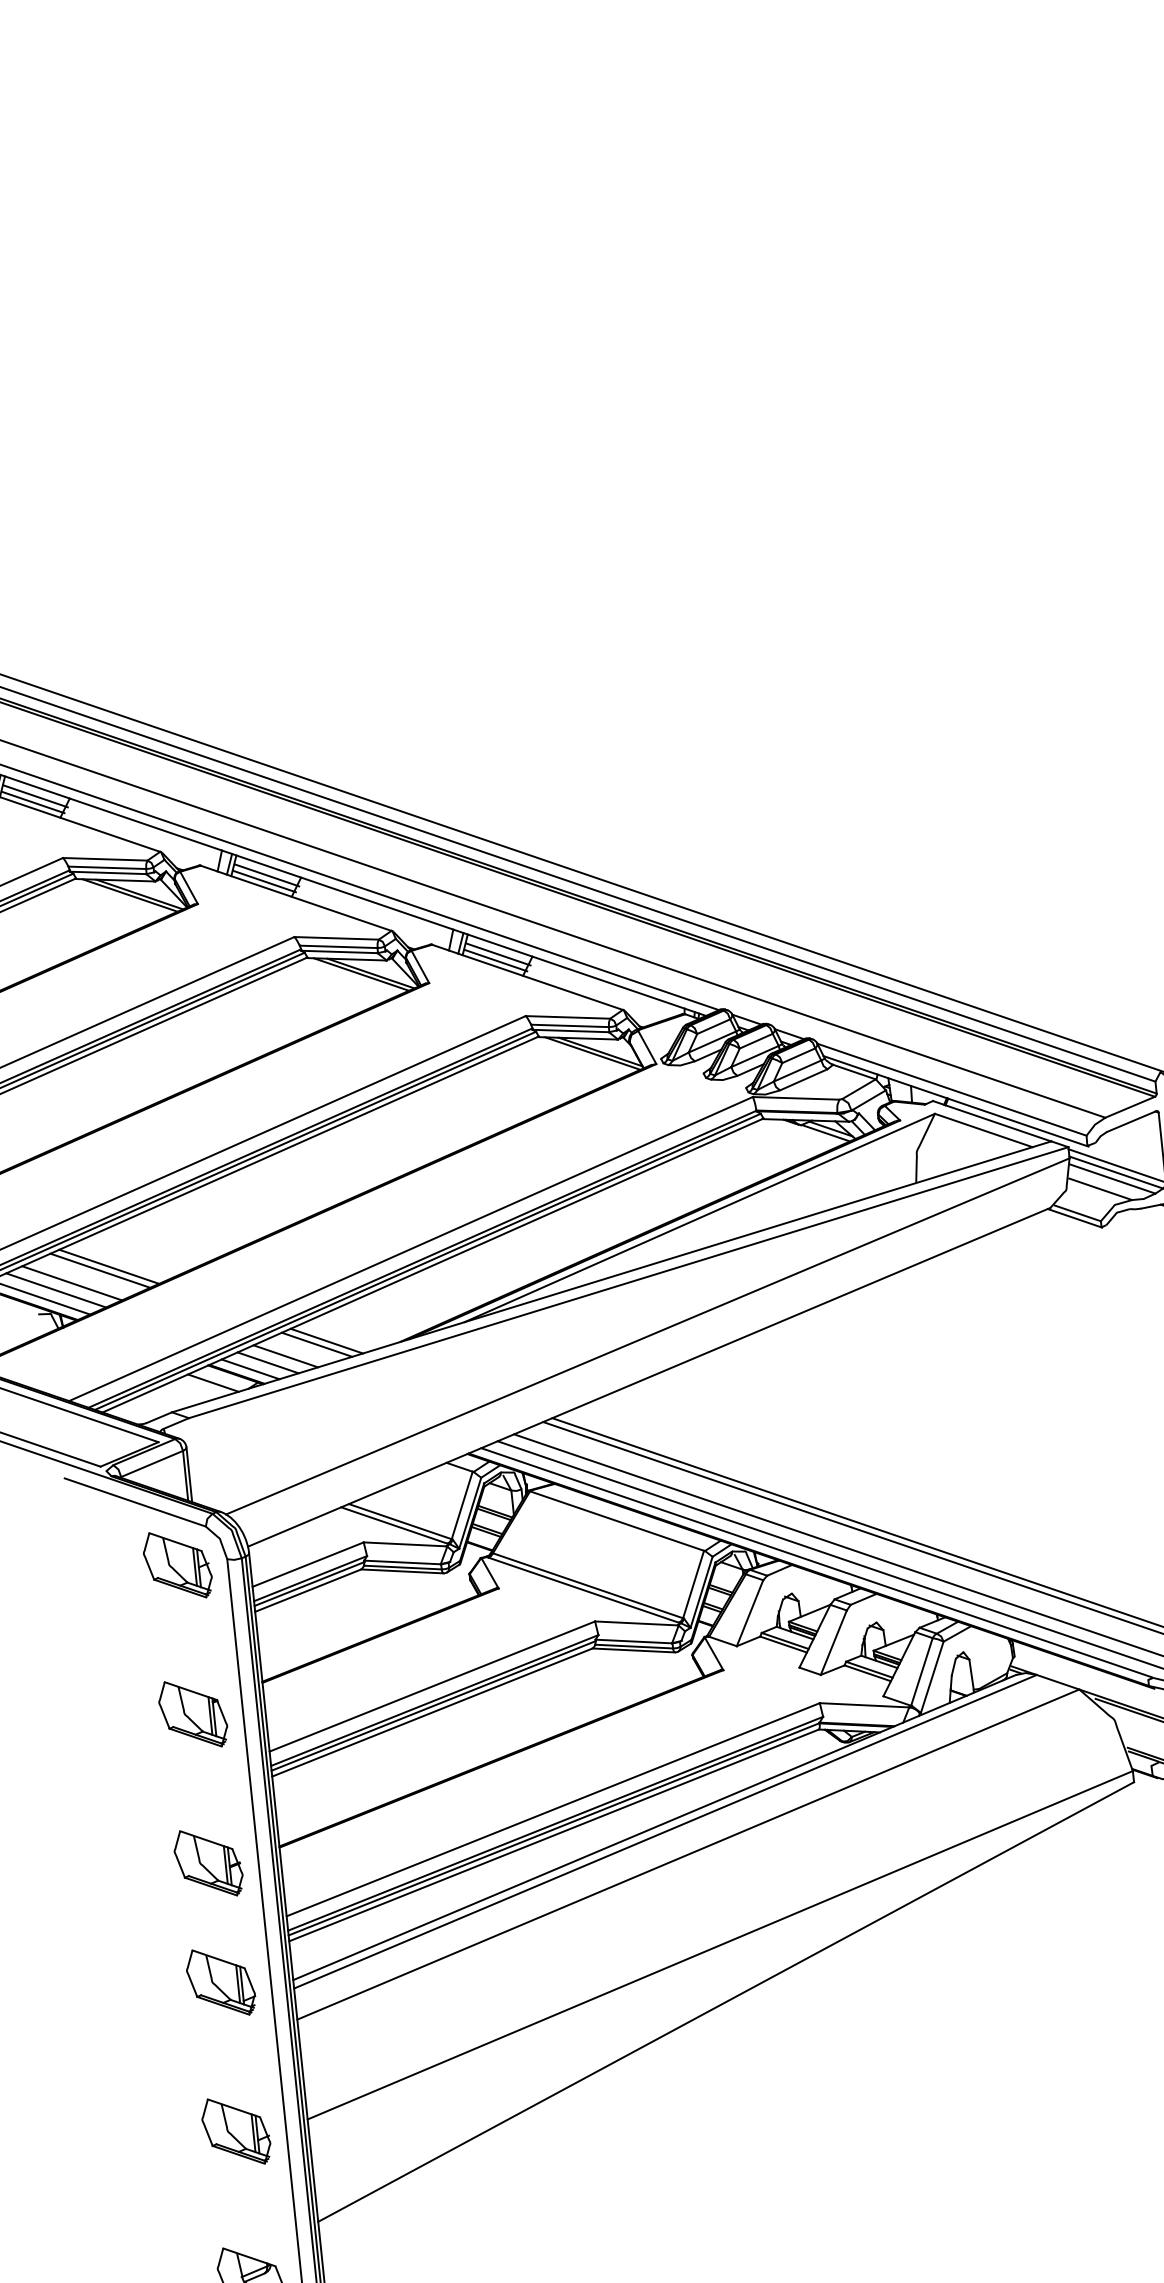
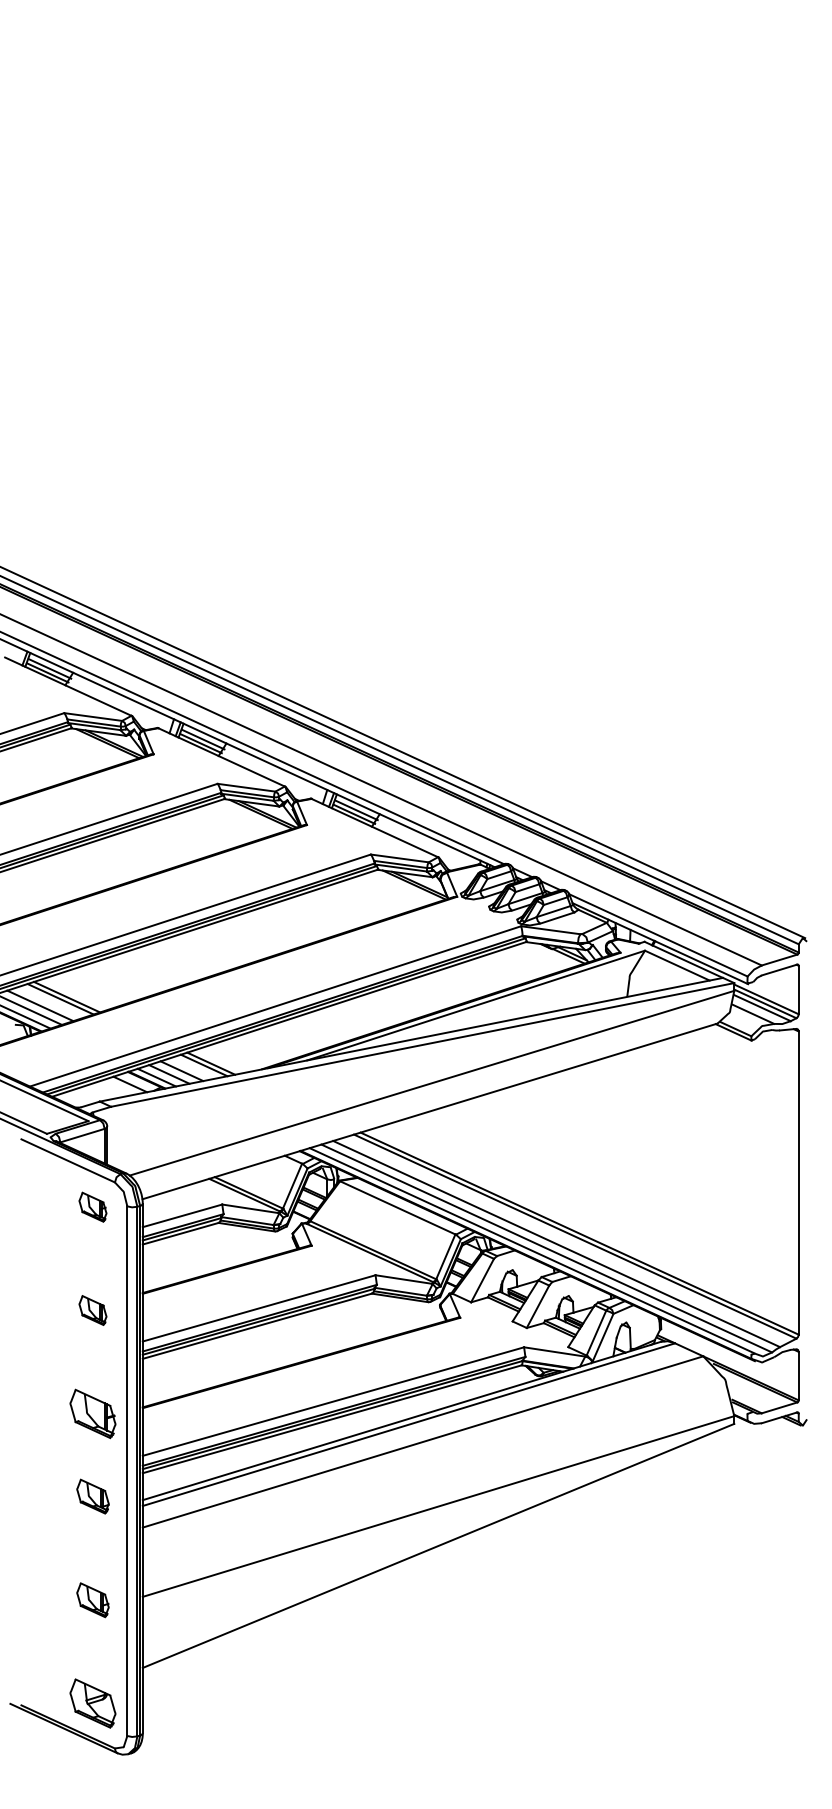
part: (177, 1566) -> (92, 1207), size x0.6
part: (192, 1714) -> (92, 1310), size x0.6
part: (220, 1982) -> (92, 1496), size x0.7
part: (235, 2132) -> (92, 1600), size x0.7

